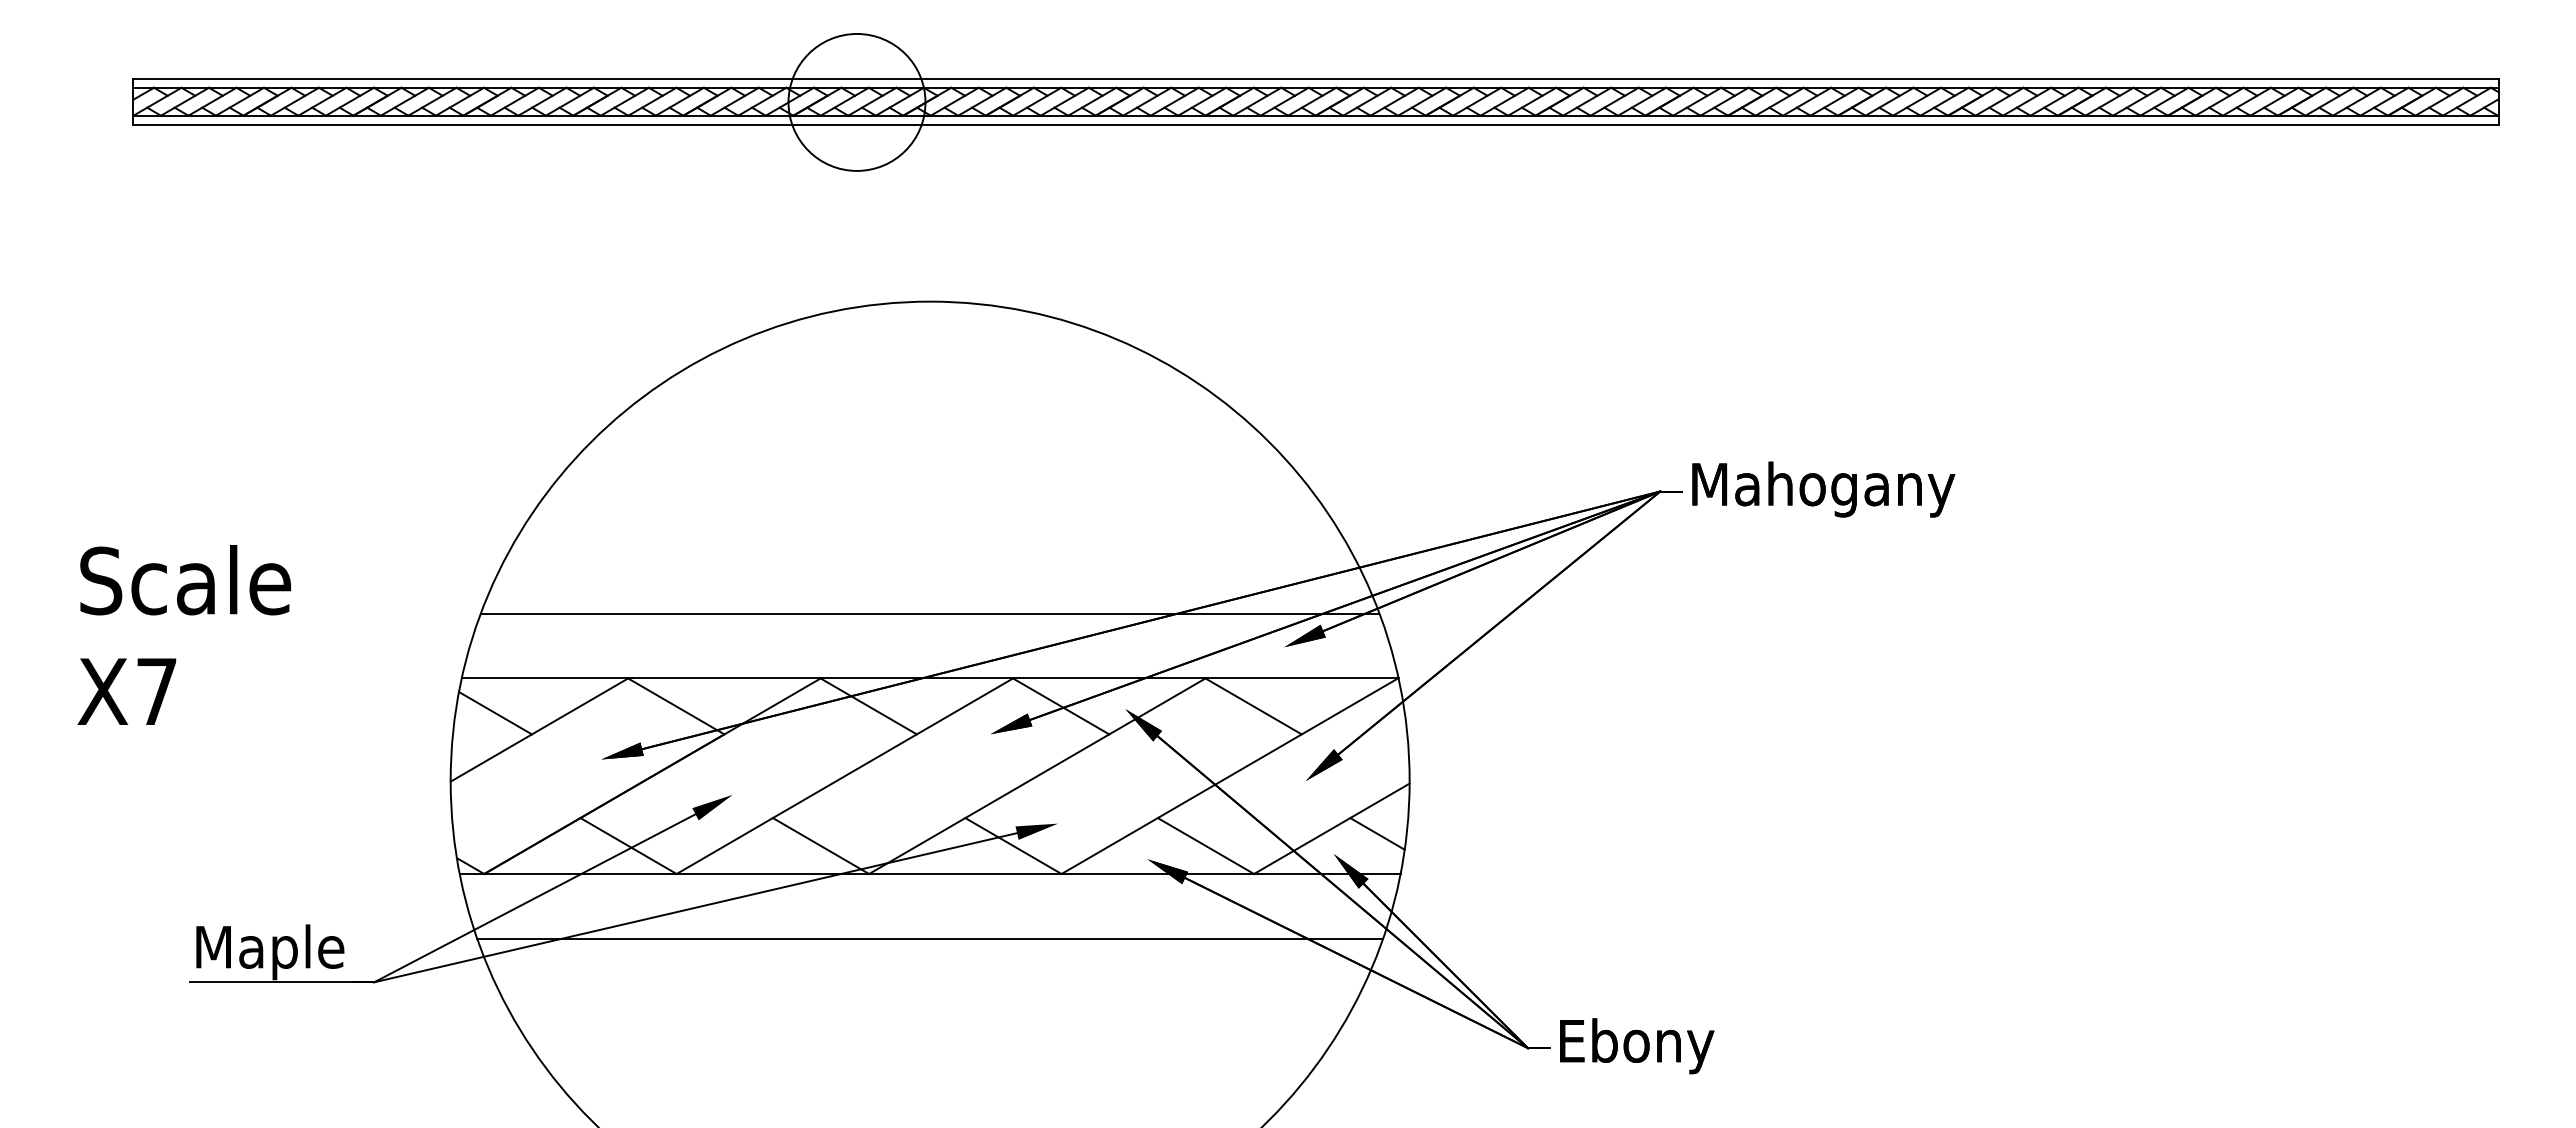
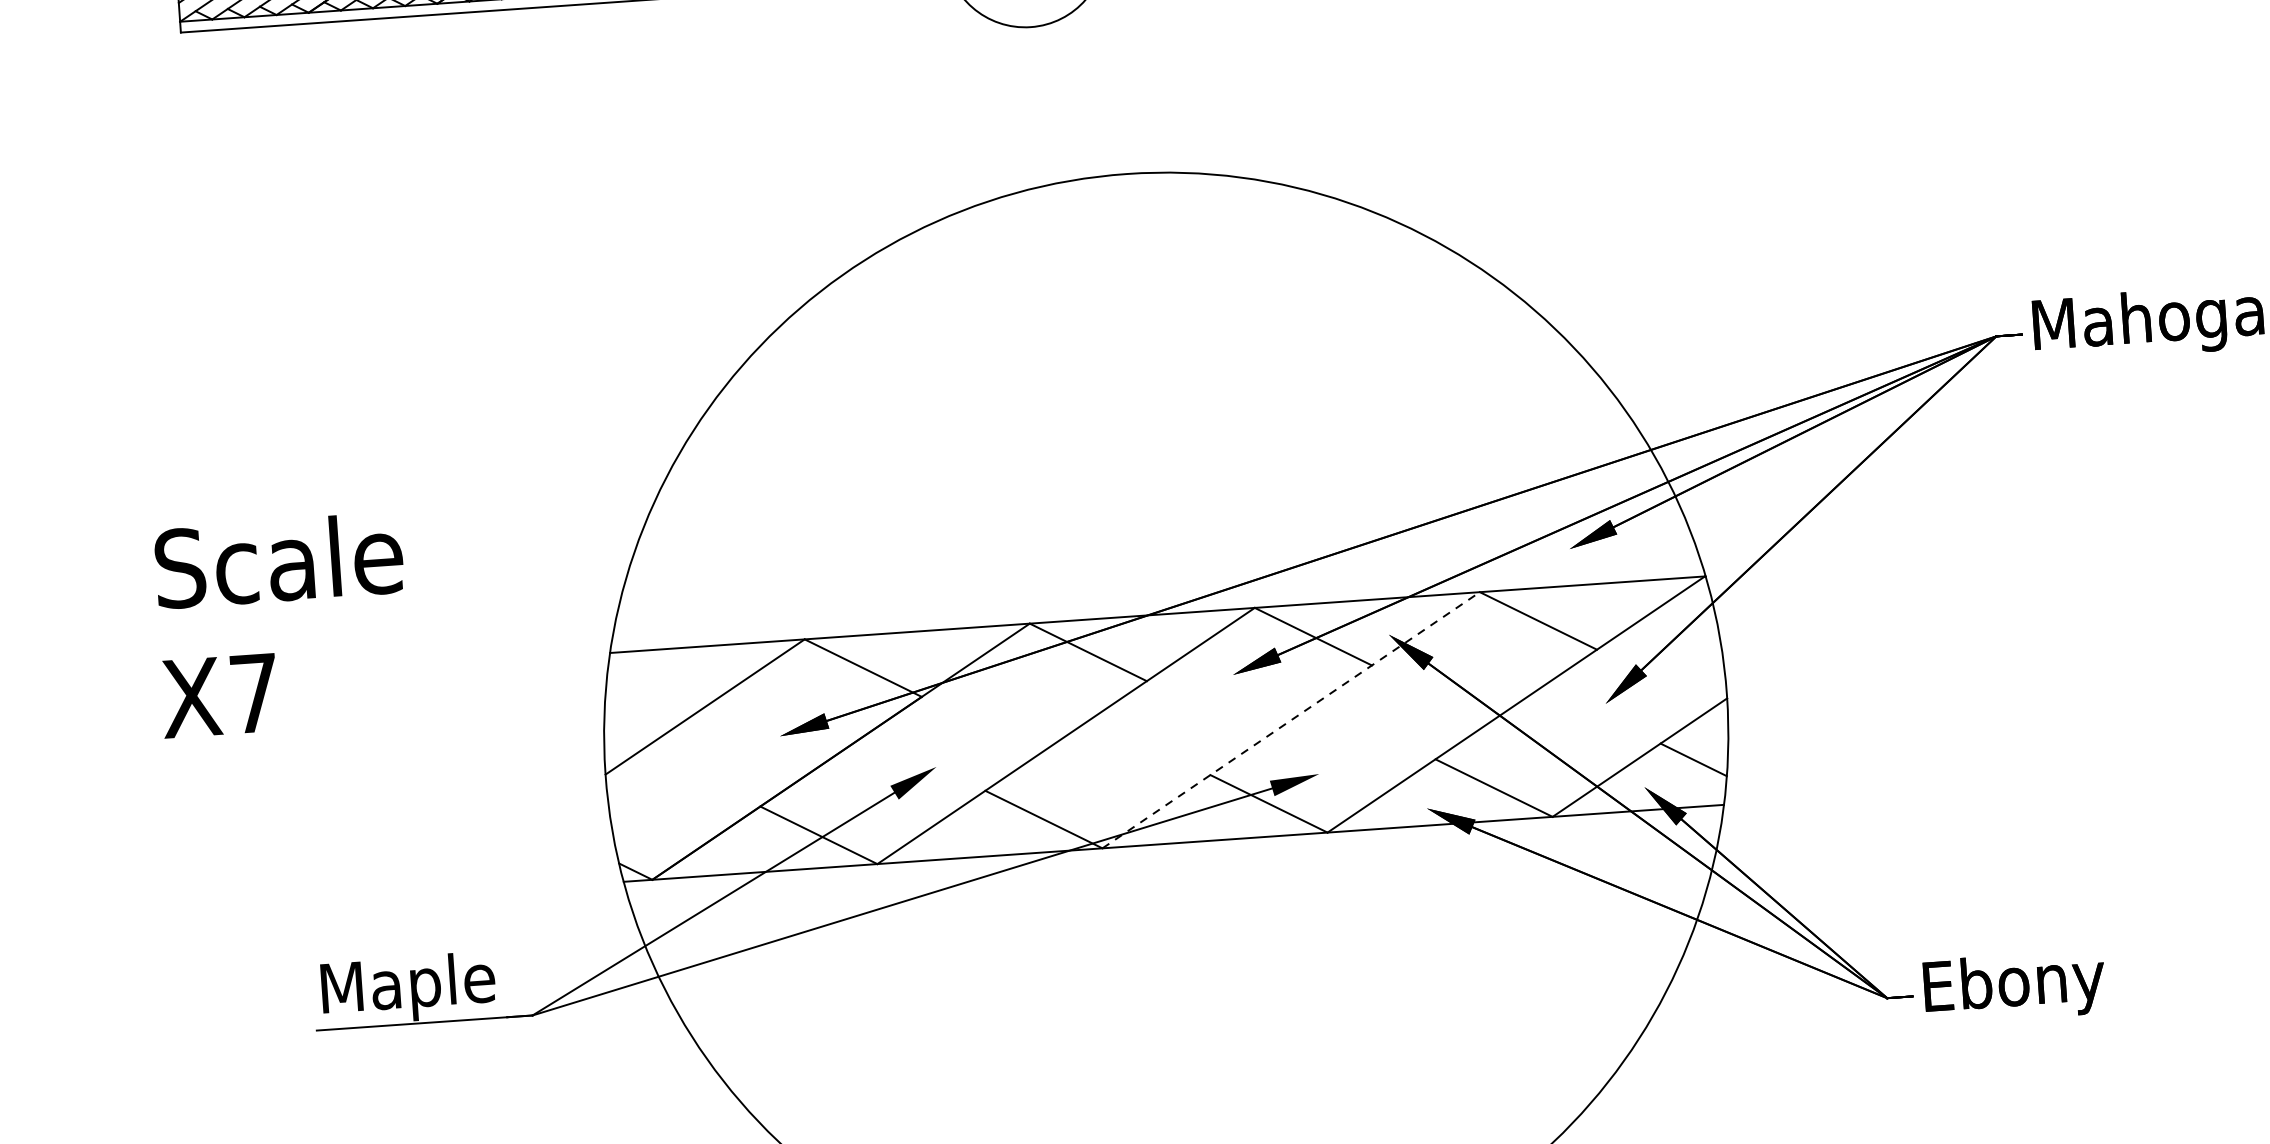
line: (929, 613) -> (1151, 538), removed
line: (495, 713) -> (652, 691), removed
line: (1037, 776) -> (1291, 720), solid -> dashed
line: (929, 938) -> (1178, 918), removed

